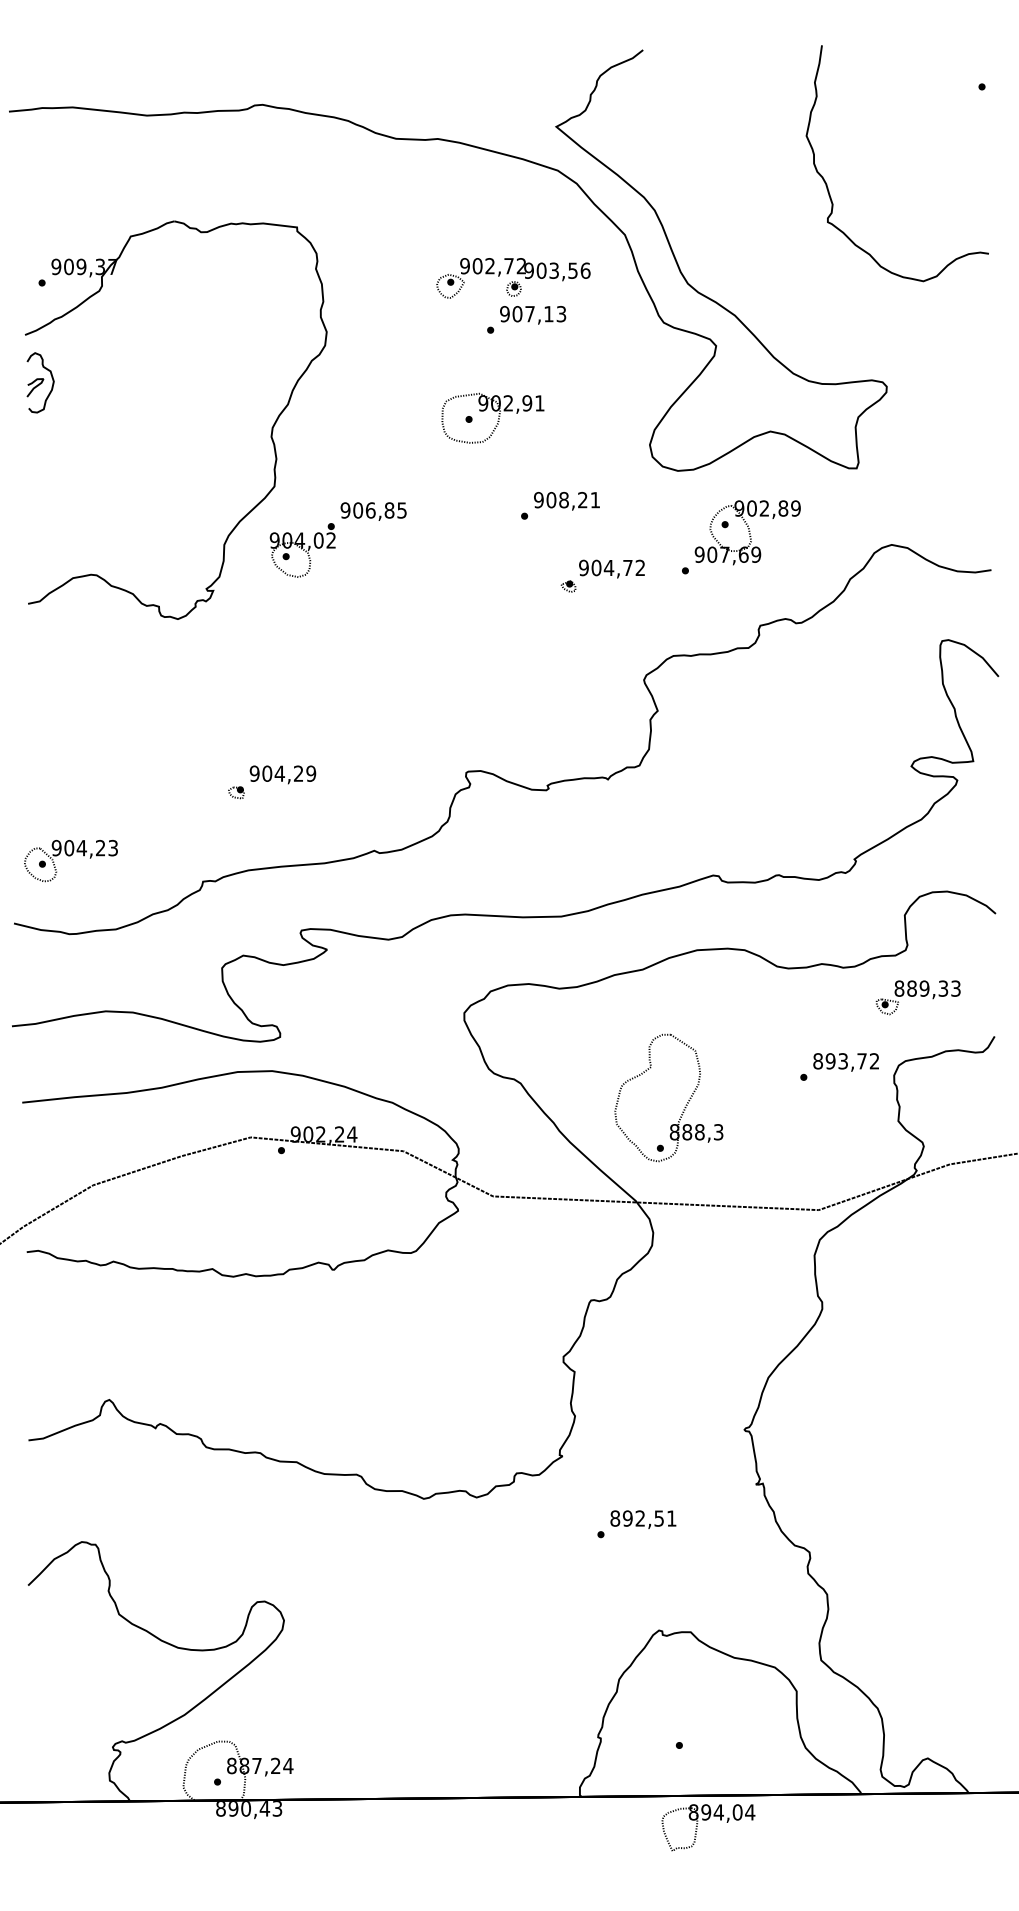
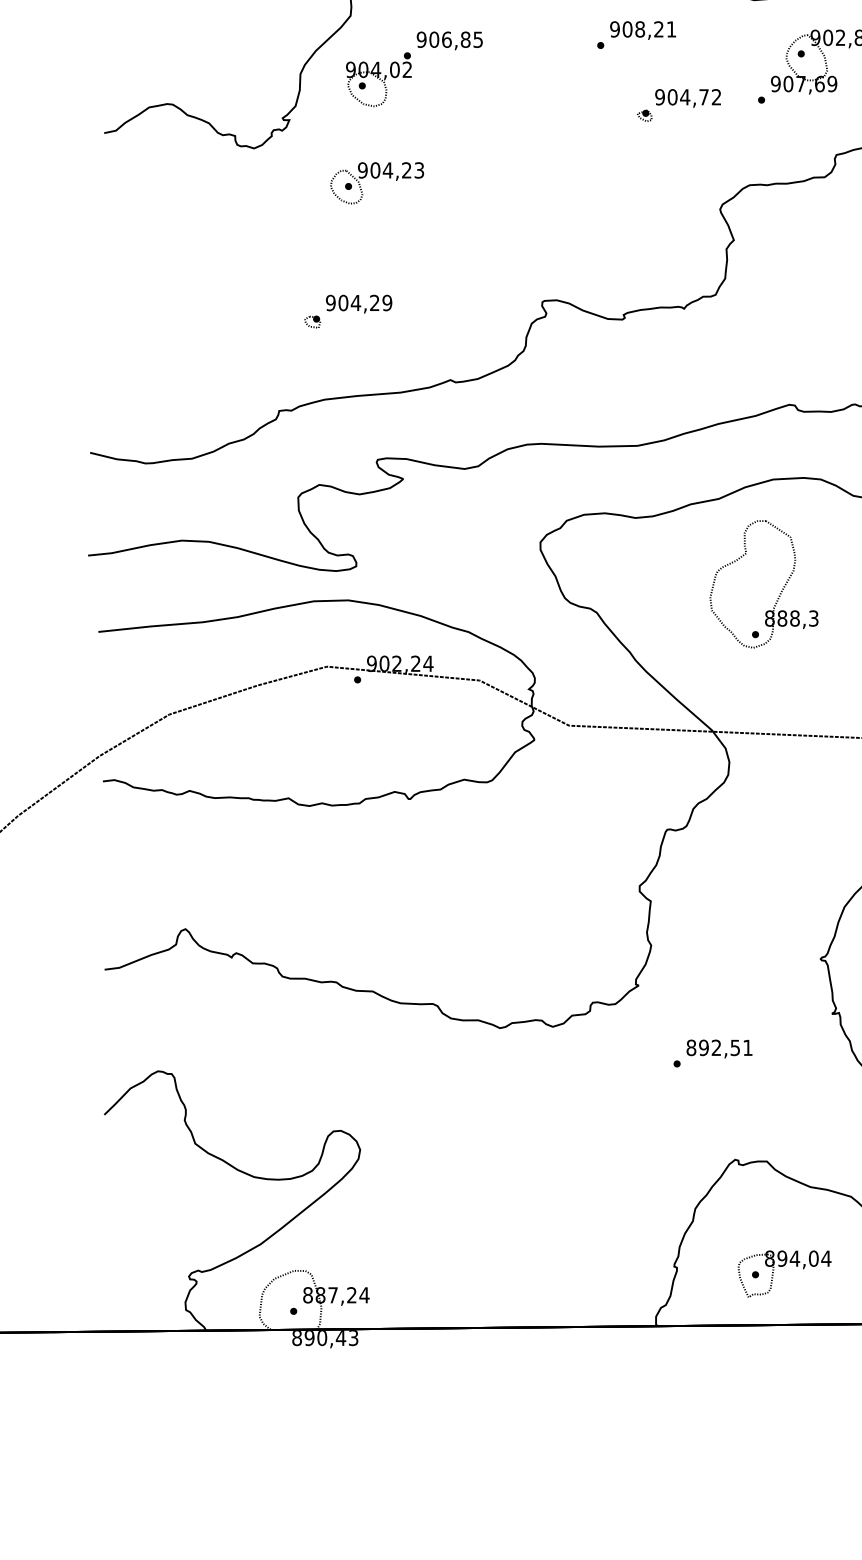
part: (70, 861) -> (376, 183), moved
part: (685, 1105) -> (780, 591), moved
part: (707, 1820) -> (783, 1266), moved

